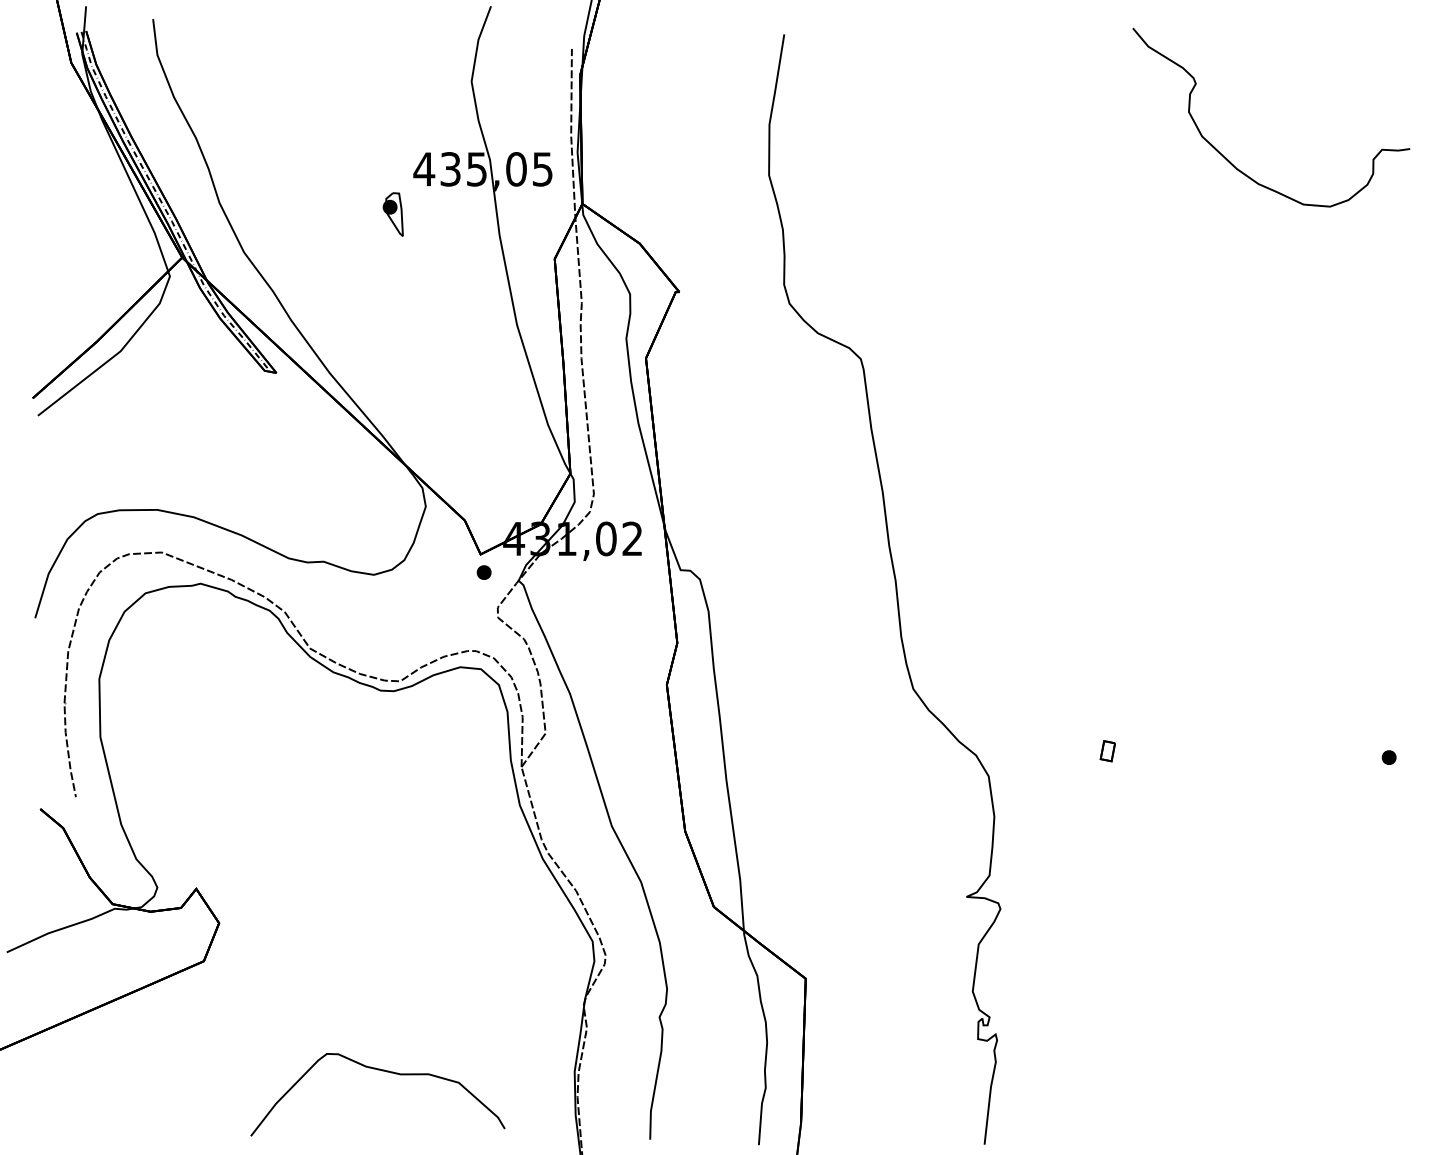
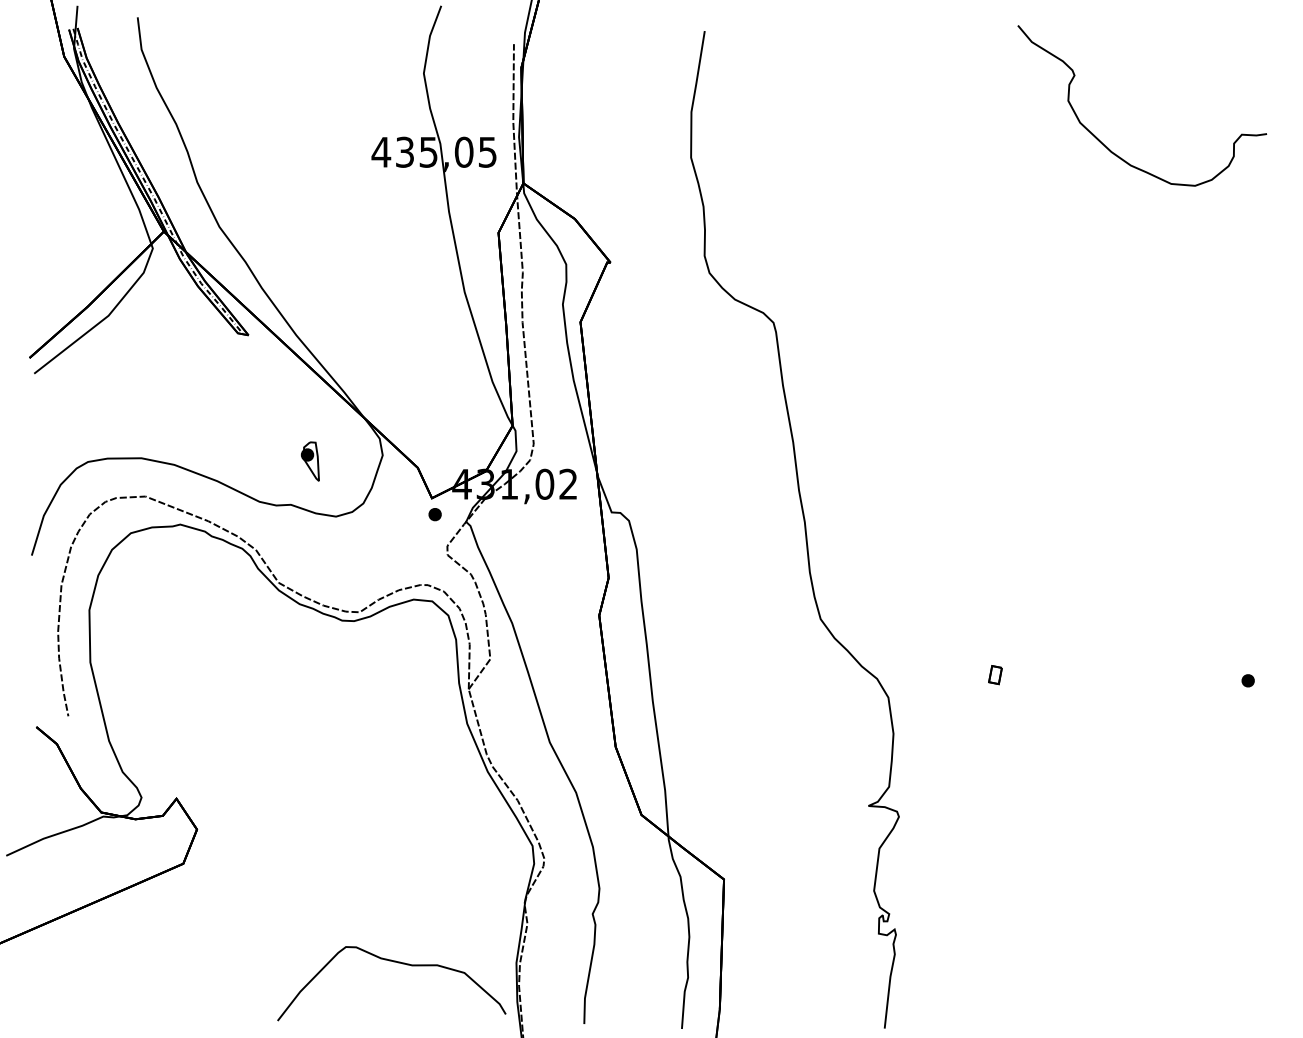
part: (392, 214) -> (309, 461), moved
curve: (382, 1071) -> (395, 962), moved

